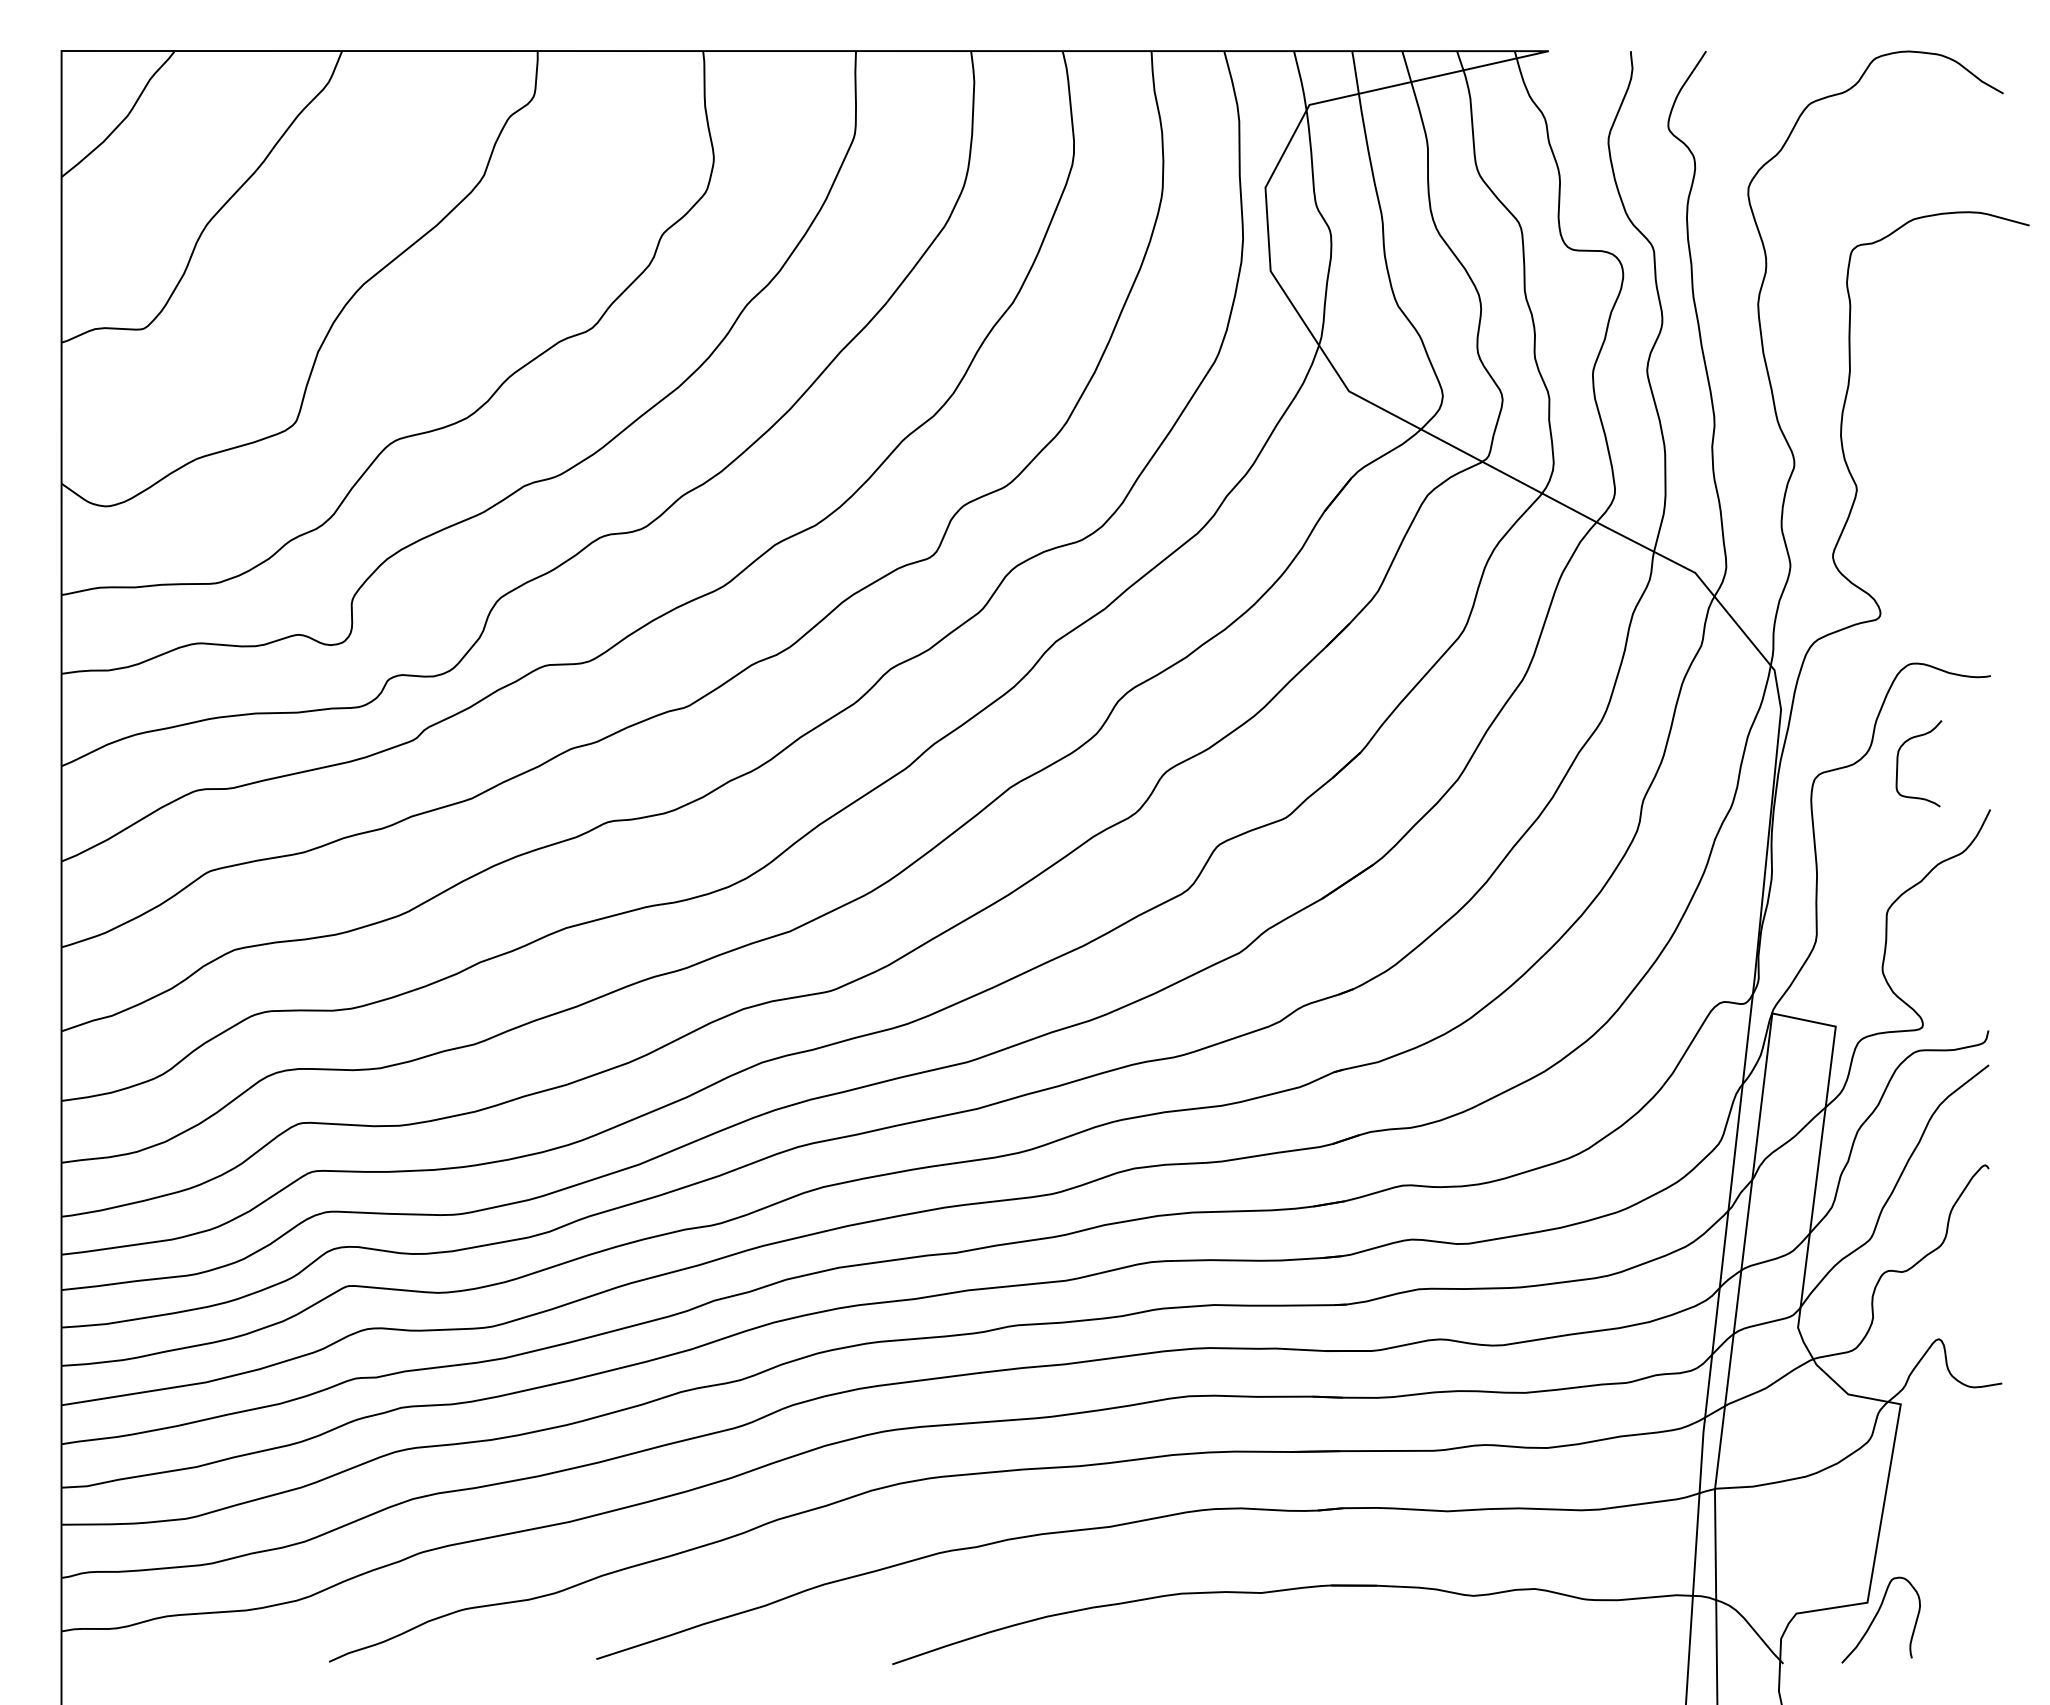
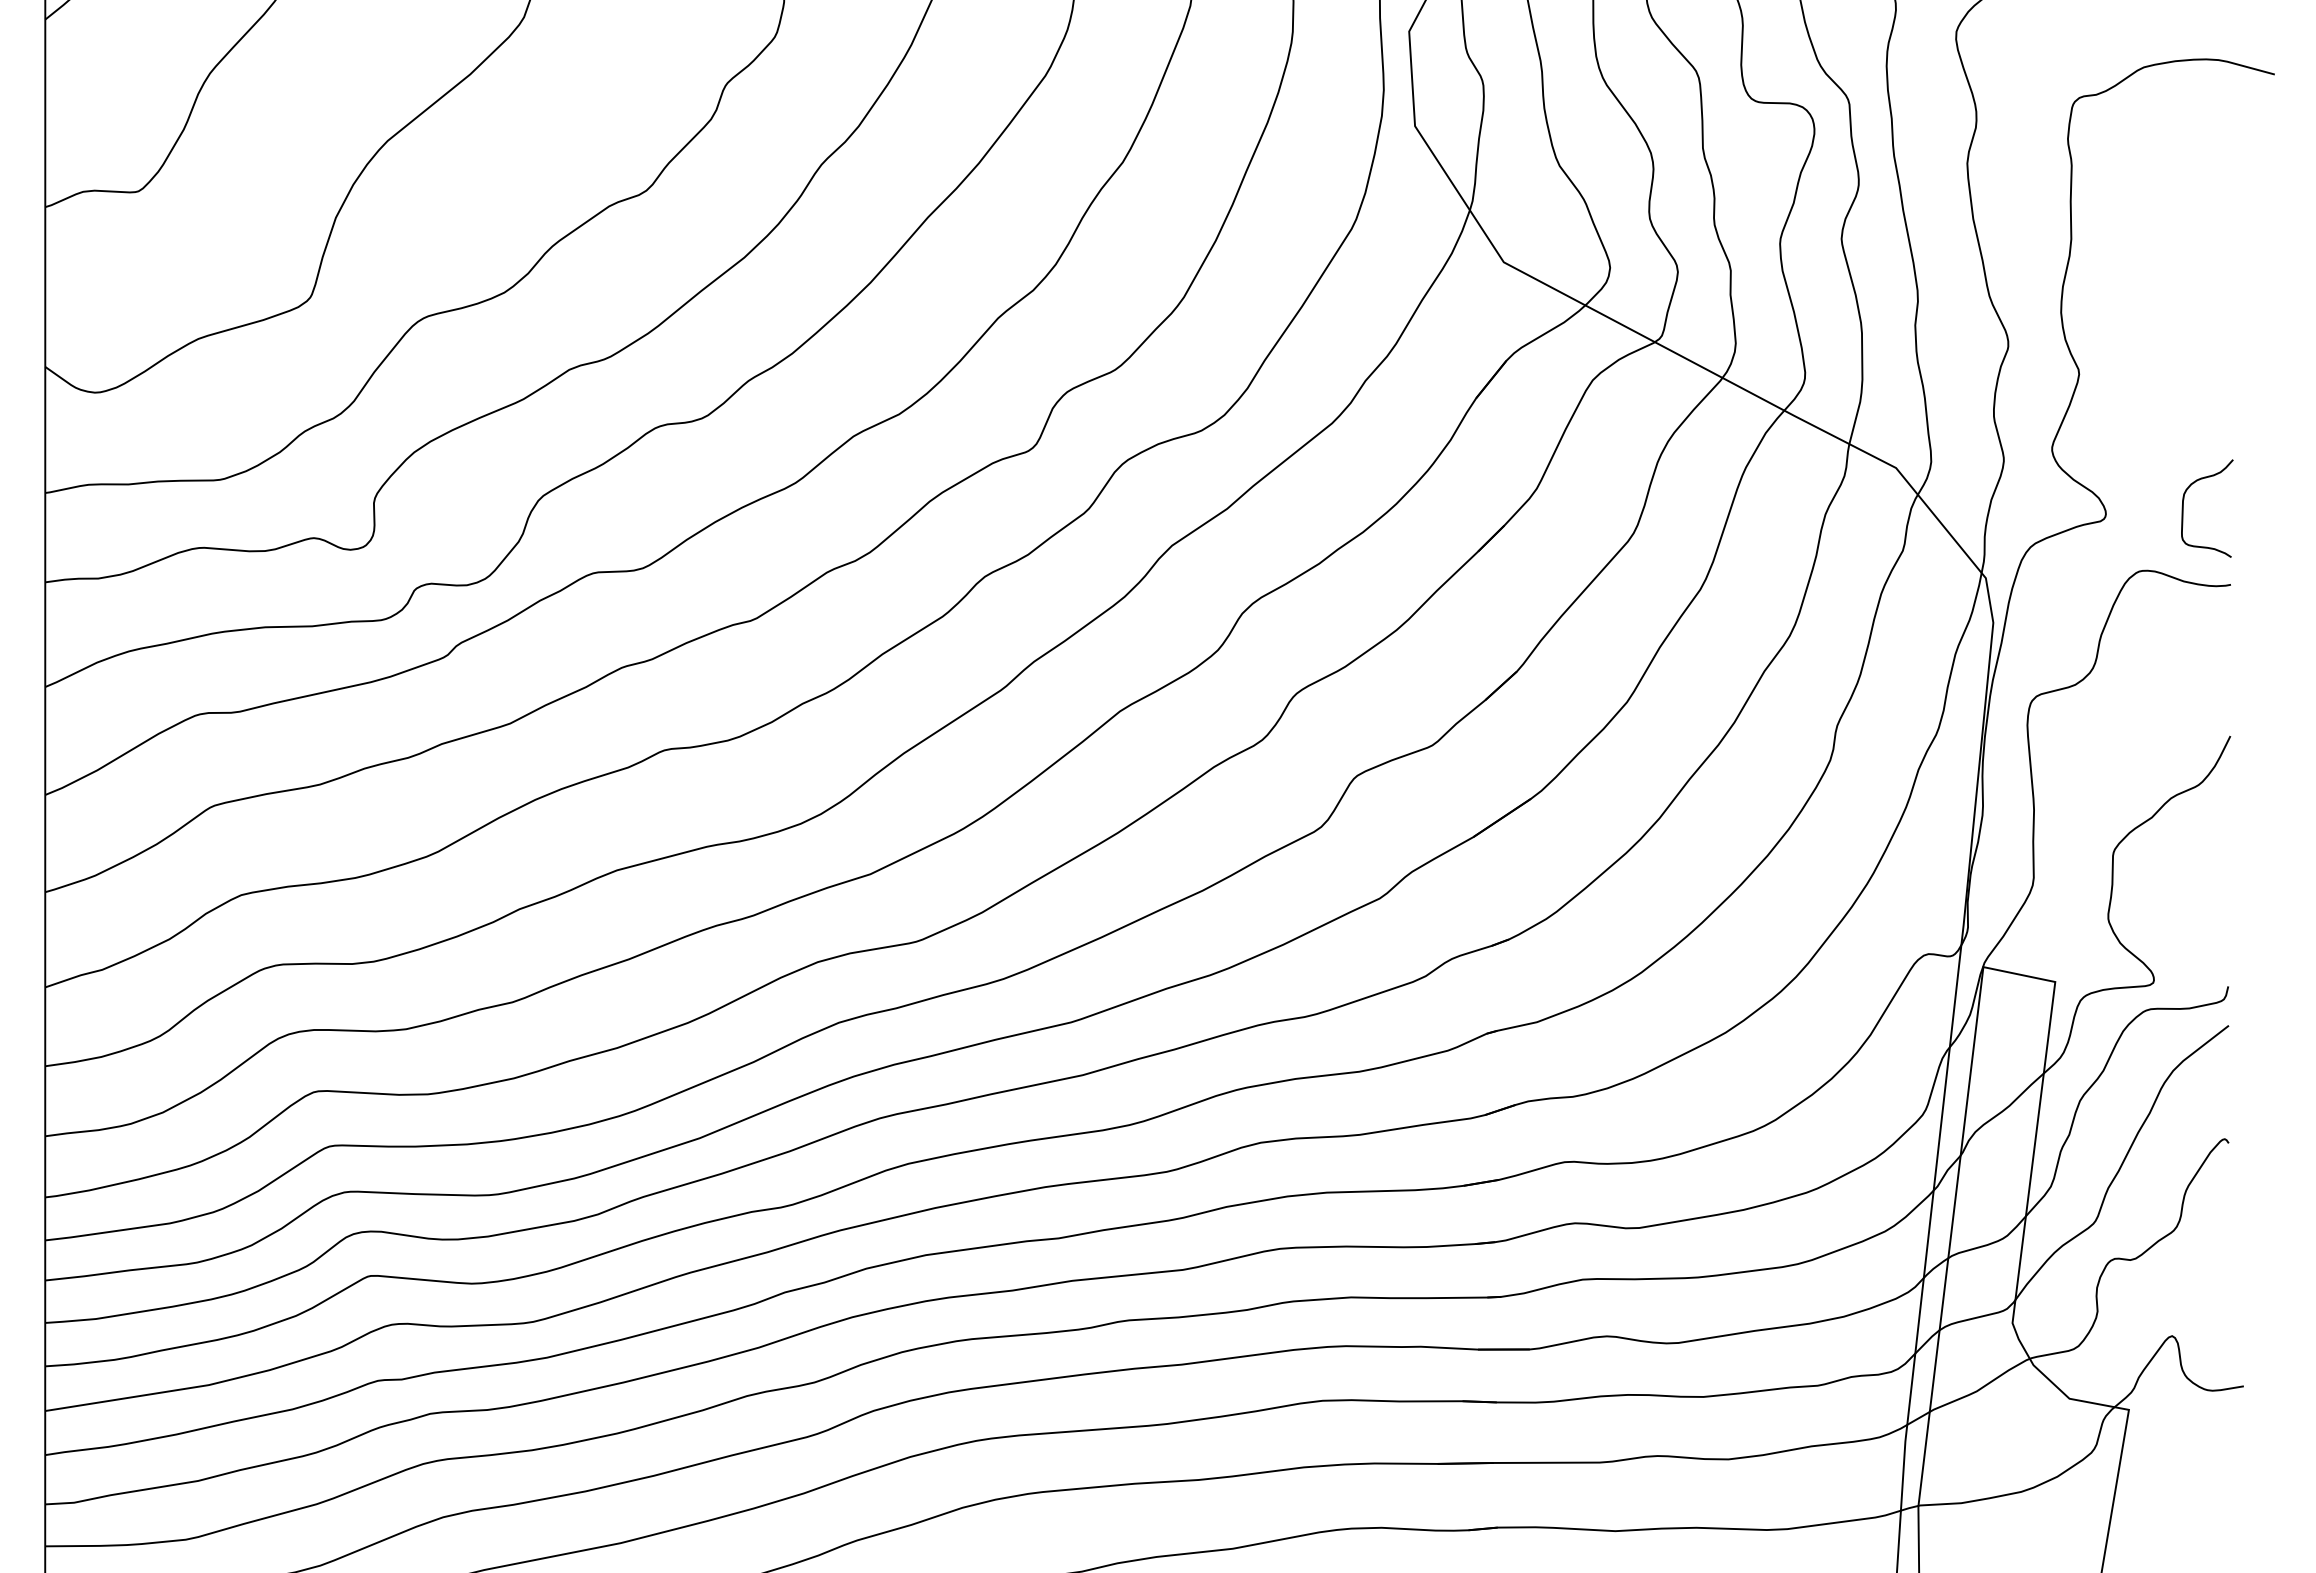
curve: (1898, 763) -> (2184, 508), moved

